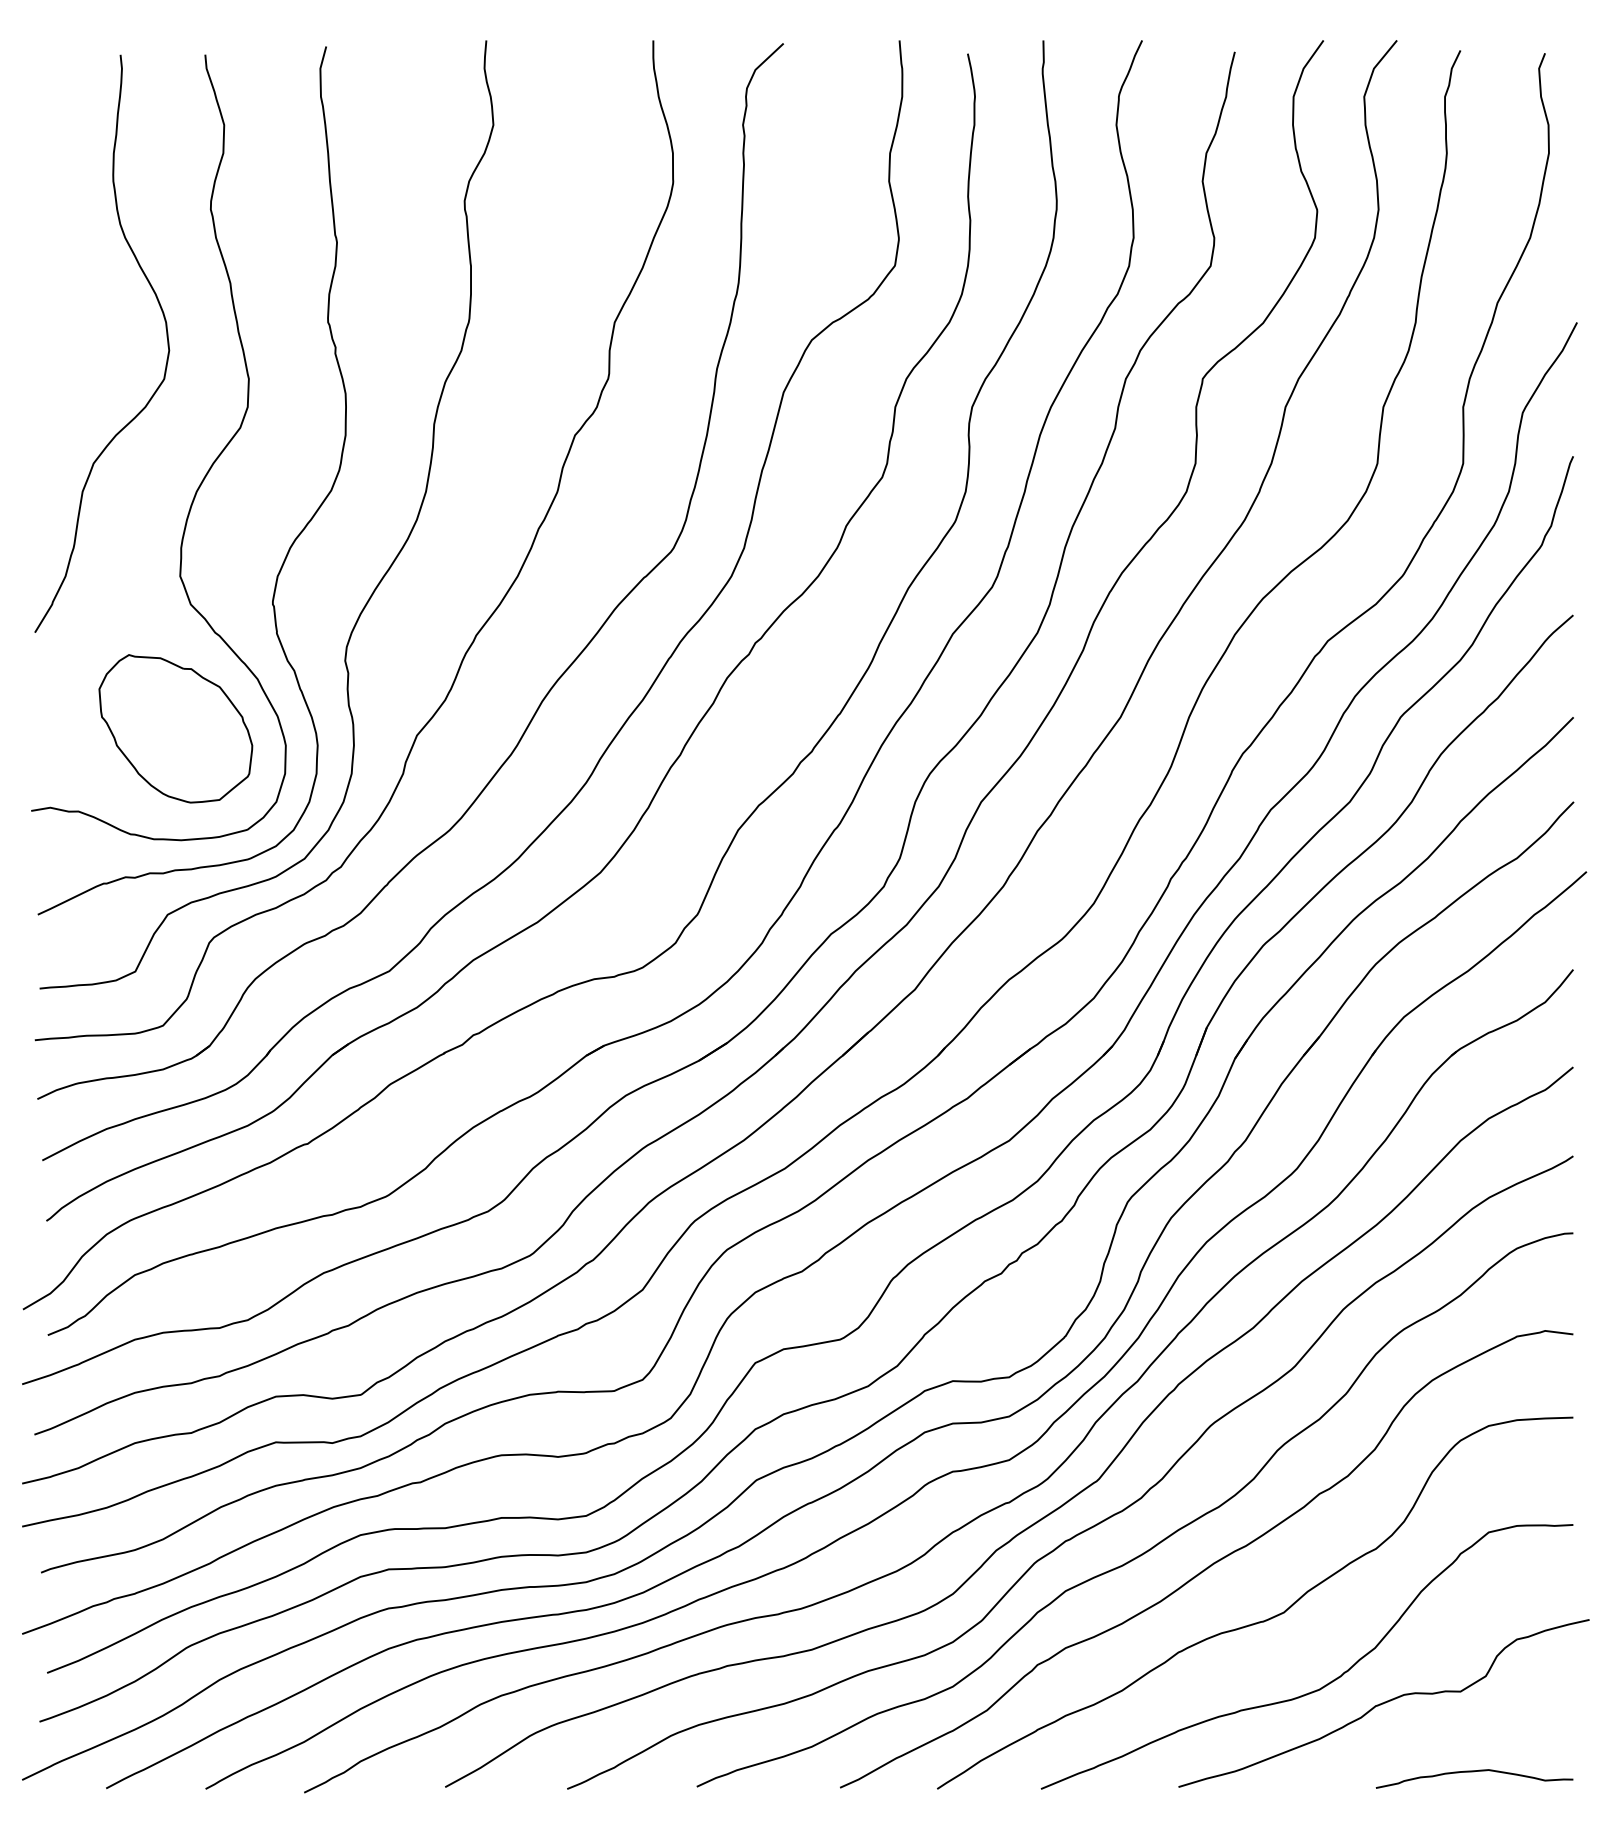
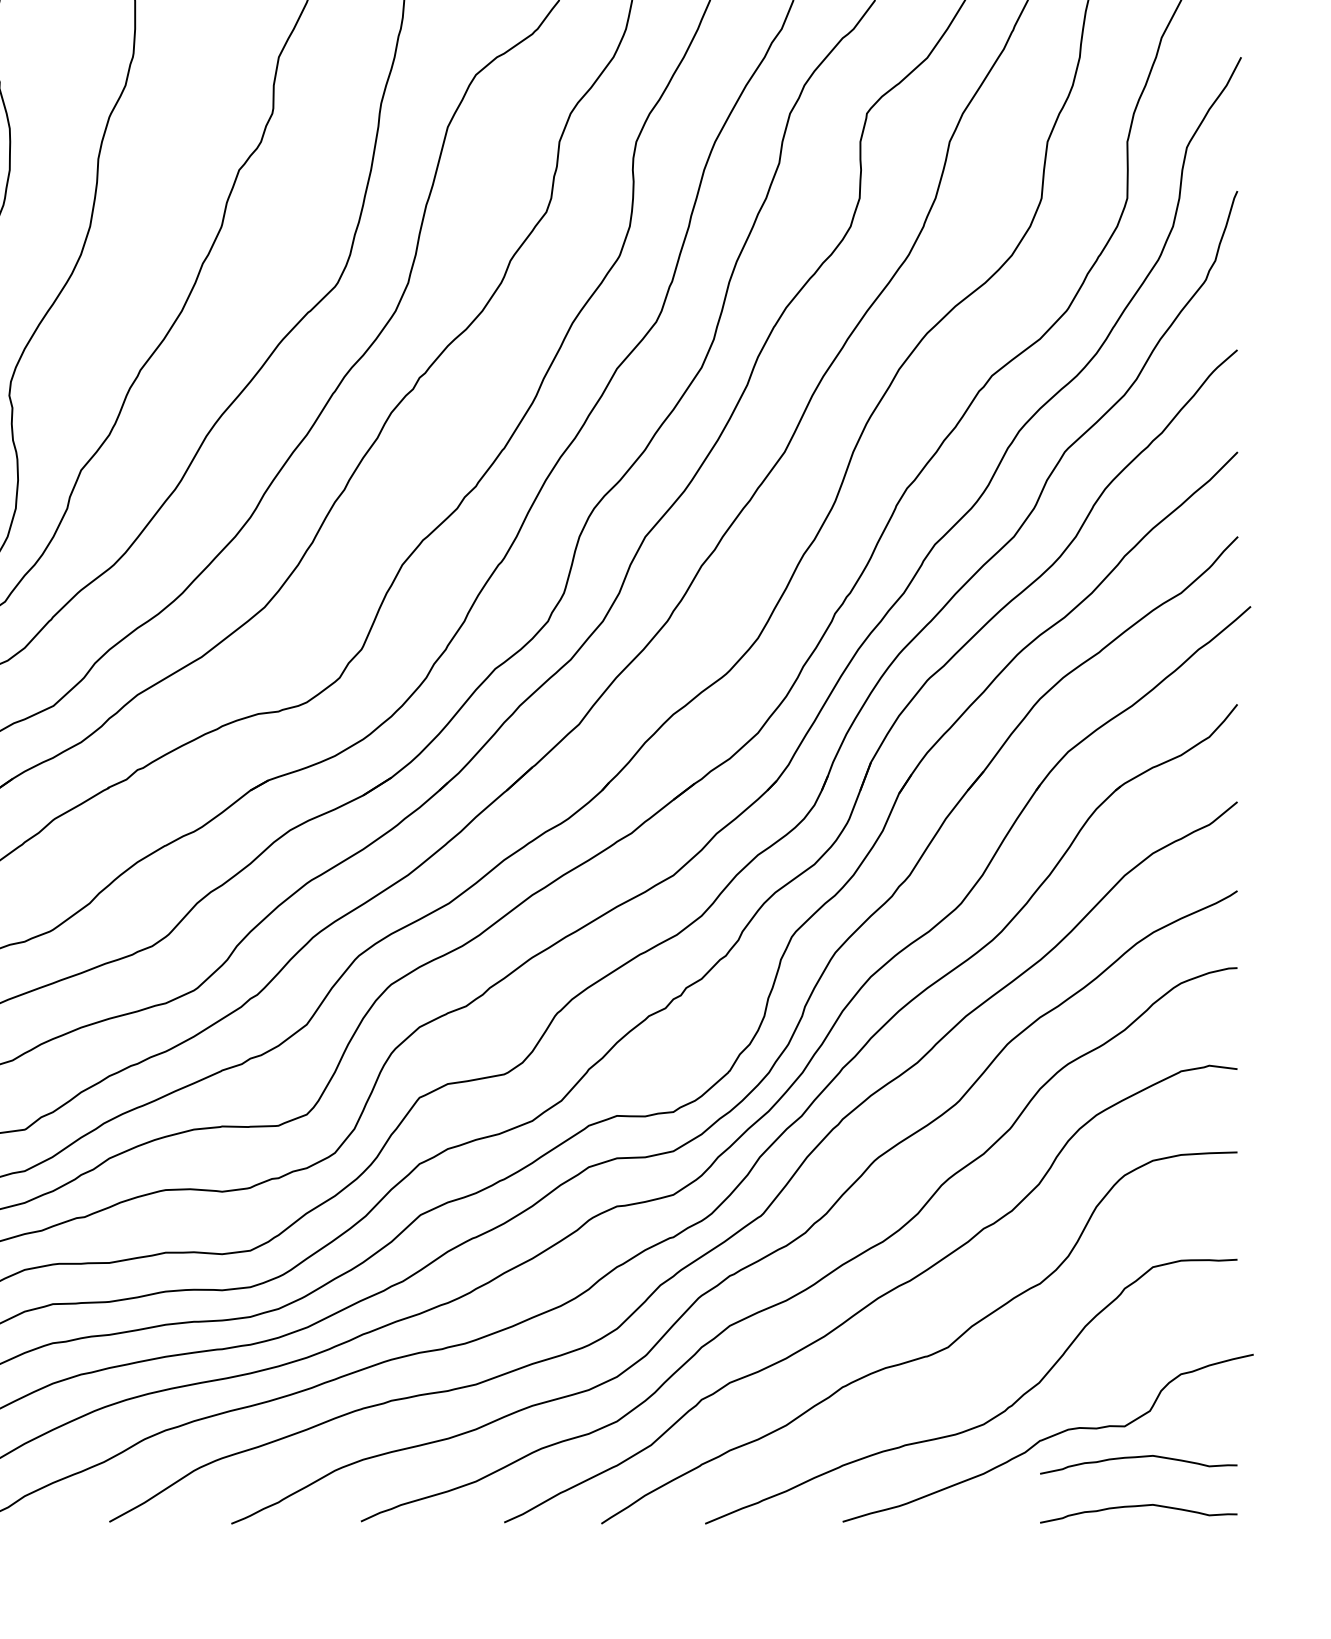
curve: (1474, 1723) -> (1138, 1458), added

